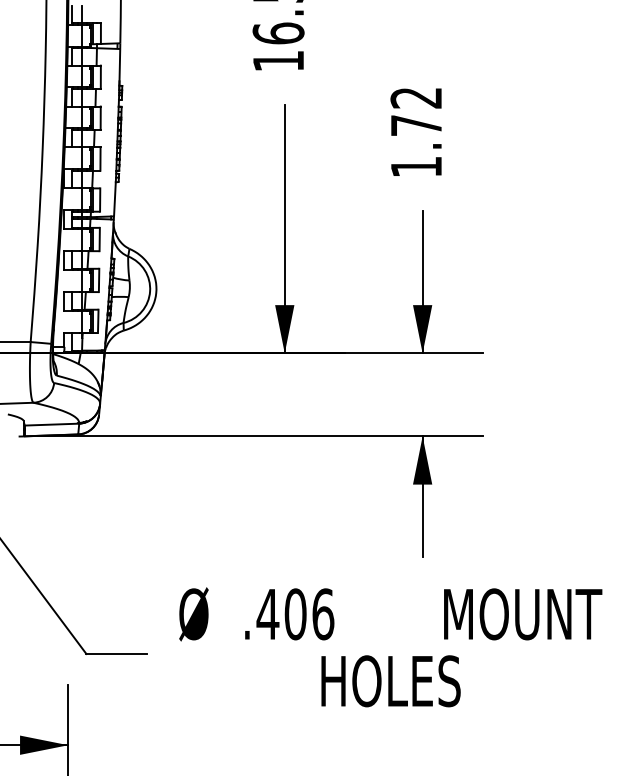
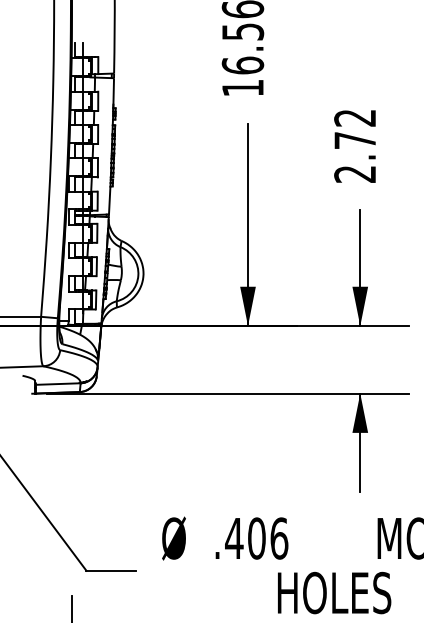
text: (415, 167) -> (354, 174), 1.72 -> 2.72

